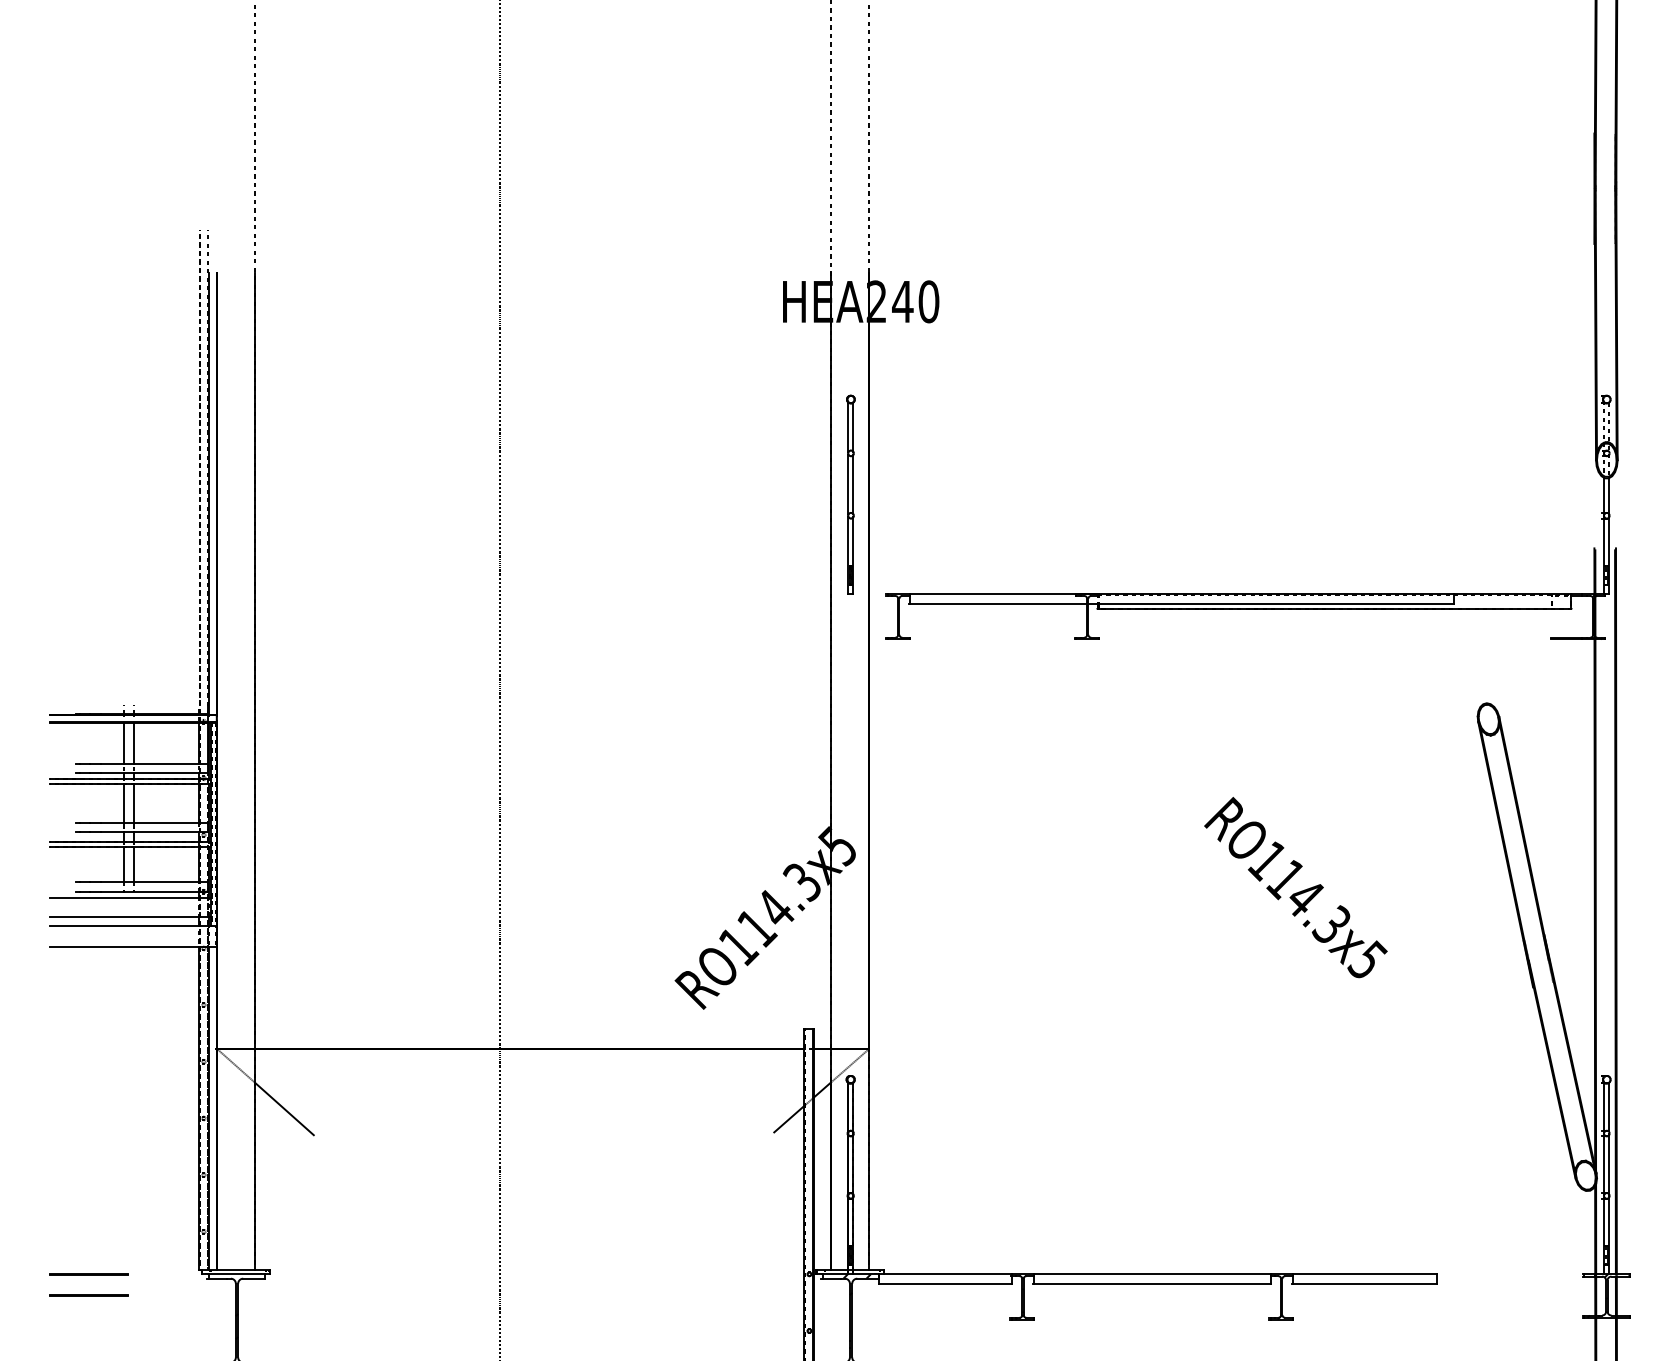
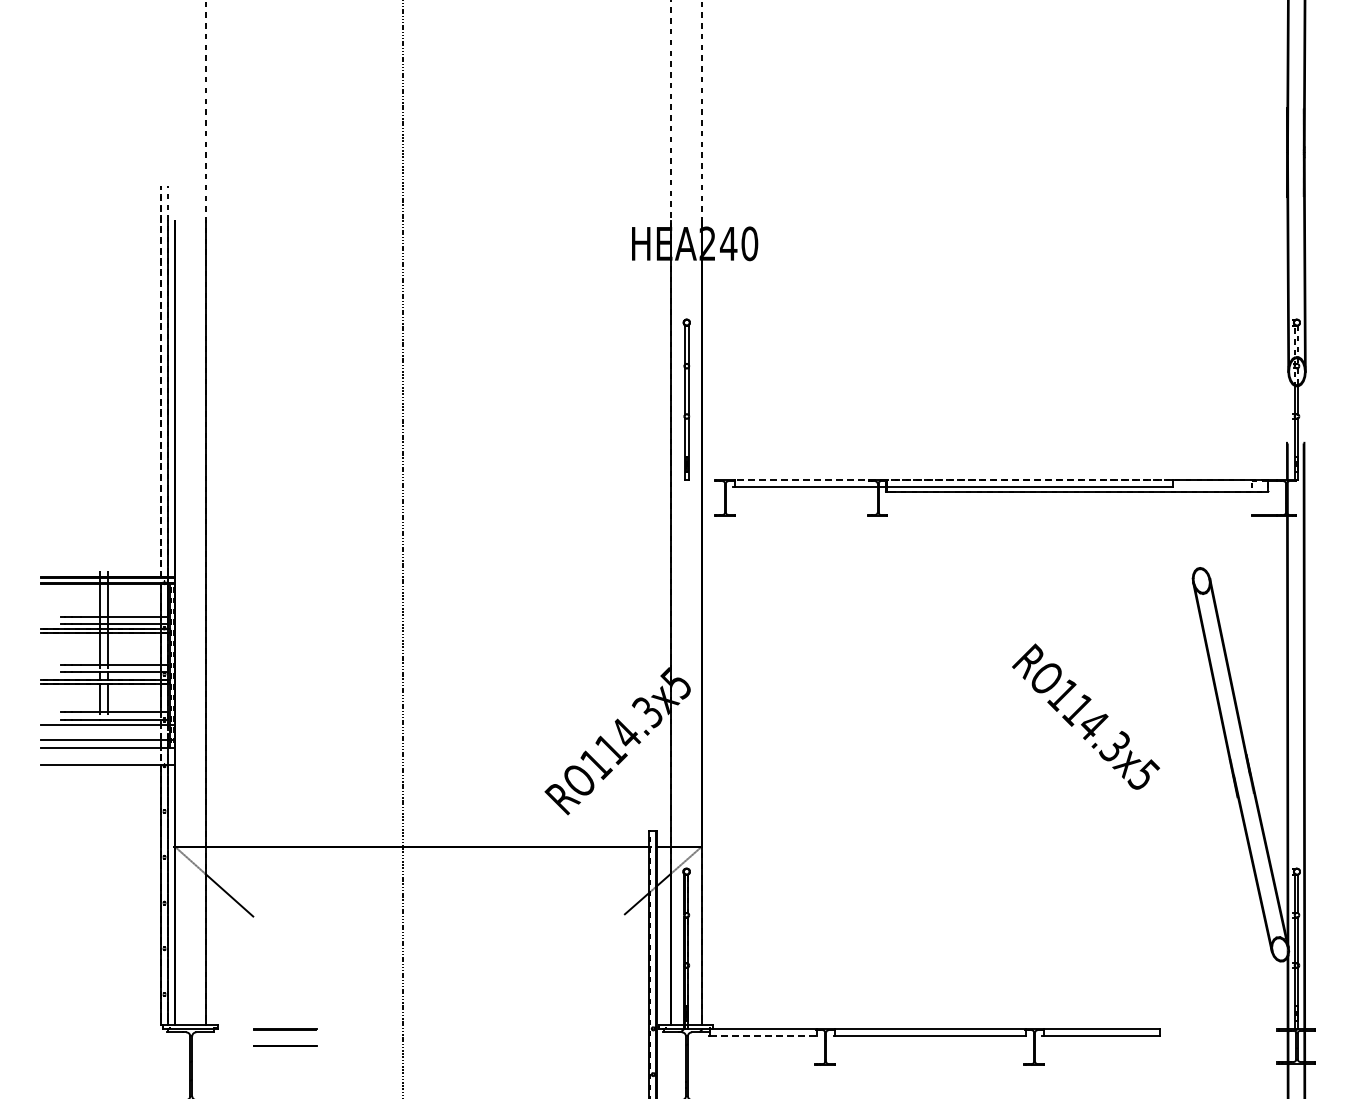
line: (1181, 593) -> (953, 479), solid -> dashed
text: (1296, 887) -> (1086, 716), moved
part: (89, 1276) -> (285, 1030), moved
line: (945, 1283) -> (763, 1036), solid -> dashed

